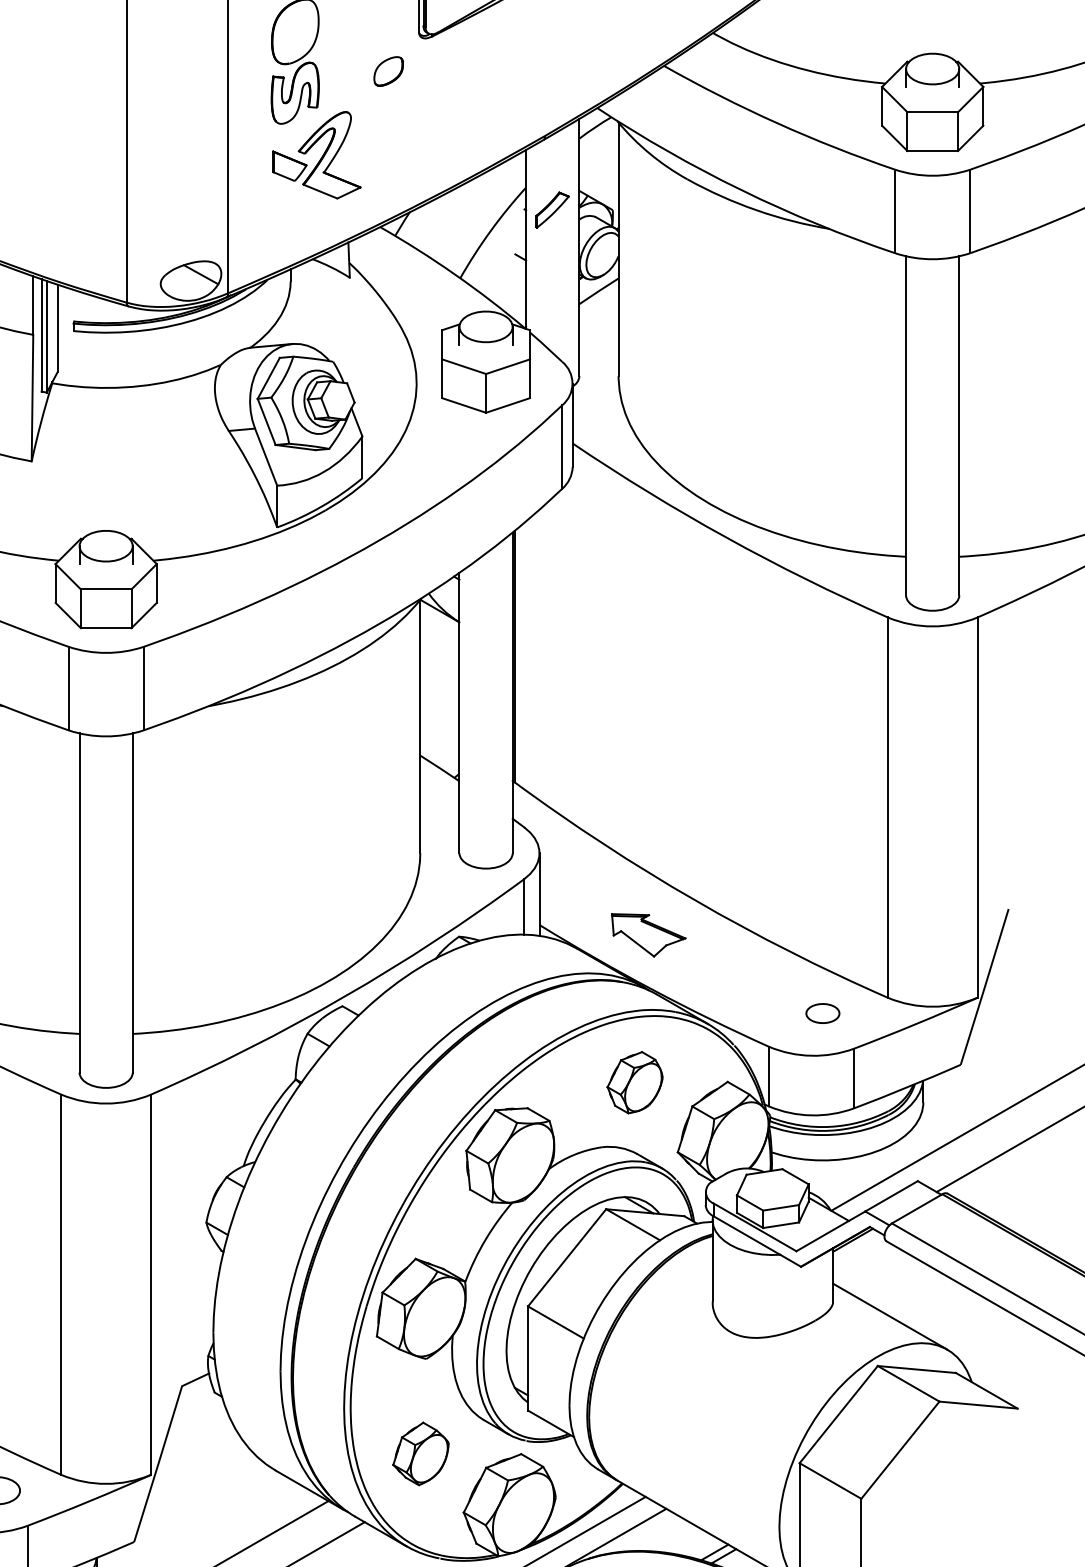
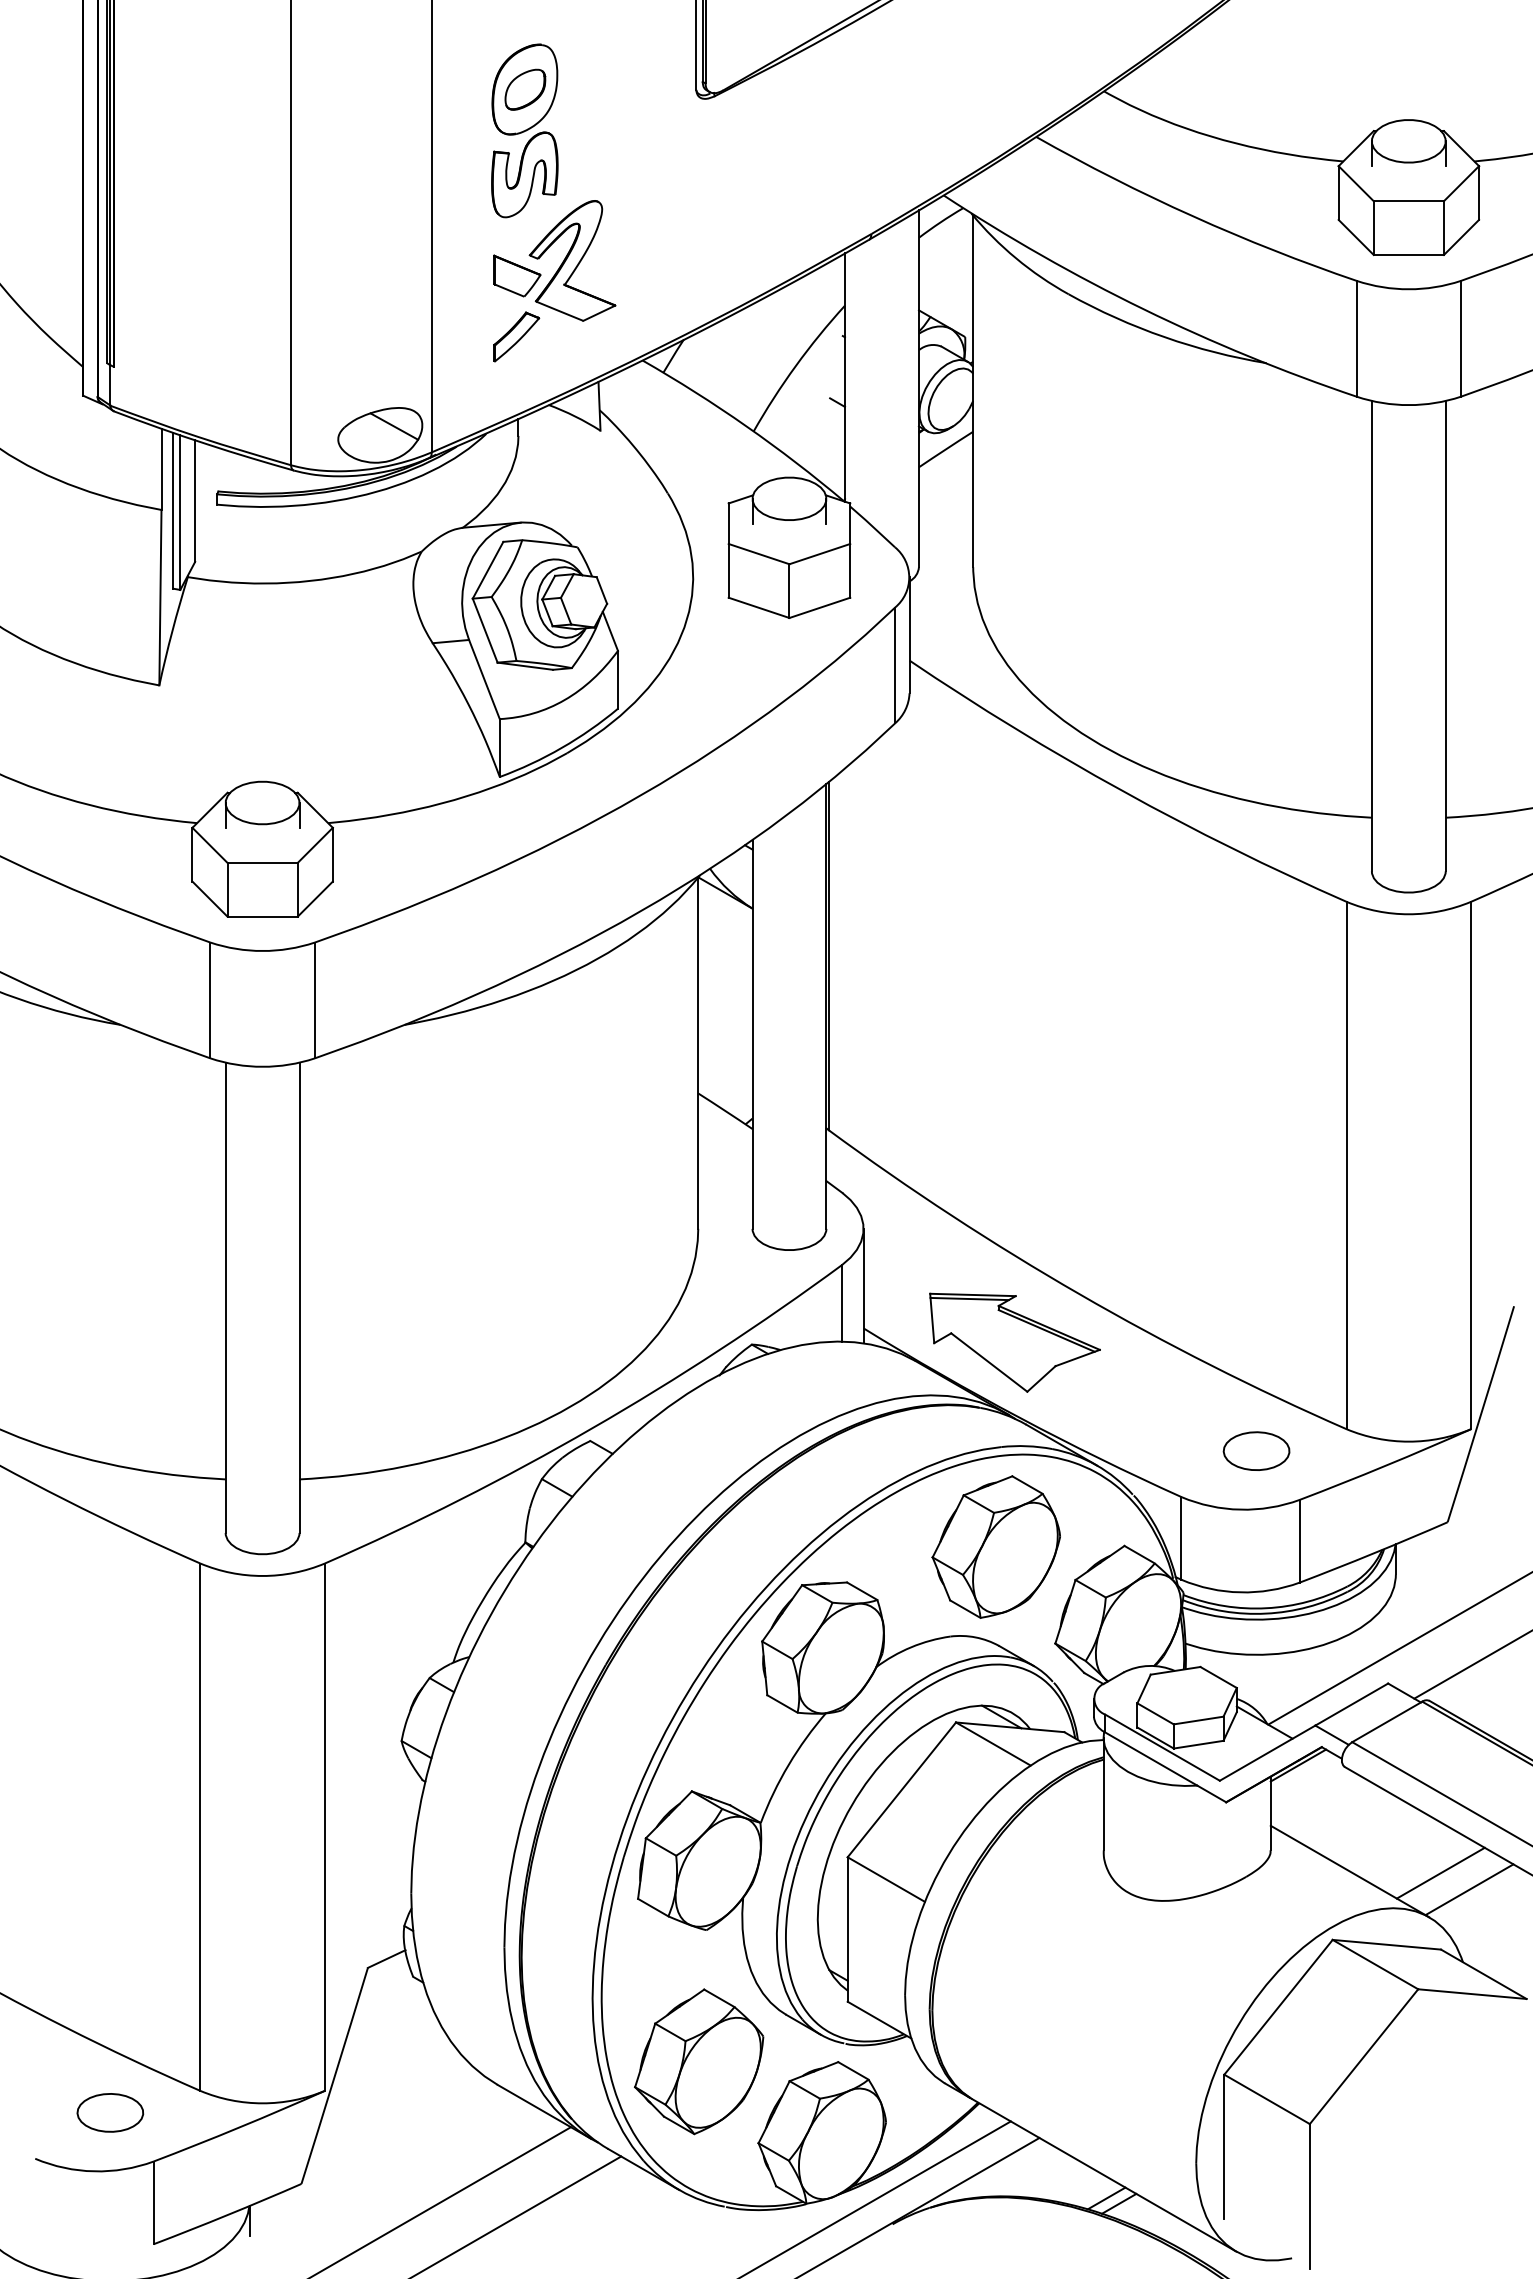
part: (388, 71) -> (525, 89), moved
part: (552, 209) -> (516, 336), moved
part: (648, 935) -> (1014, 1342), size x1.67
part: (822, 1013) -> (1256, 1450), size x1.43
part: (634, 1082) -> (995, 1546), size x1.67
line: (955, 1317) -> (1440, 1872), added
line: (976, 1329) -> (1469, 1889), added
part: (421, 1453) -> (699, 2061), size x1.67

